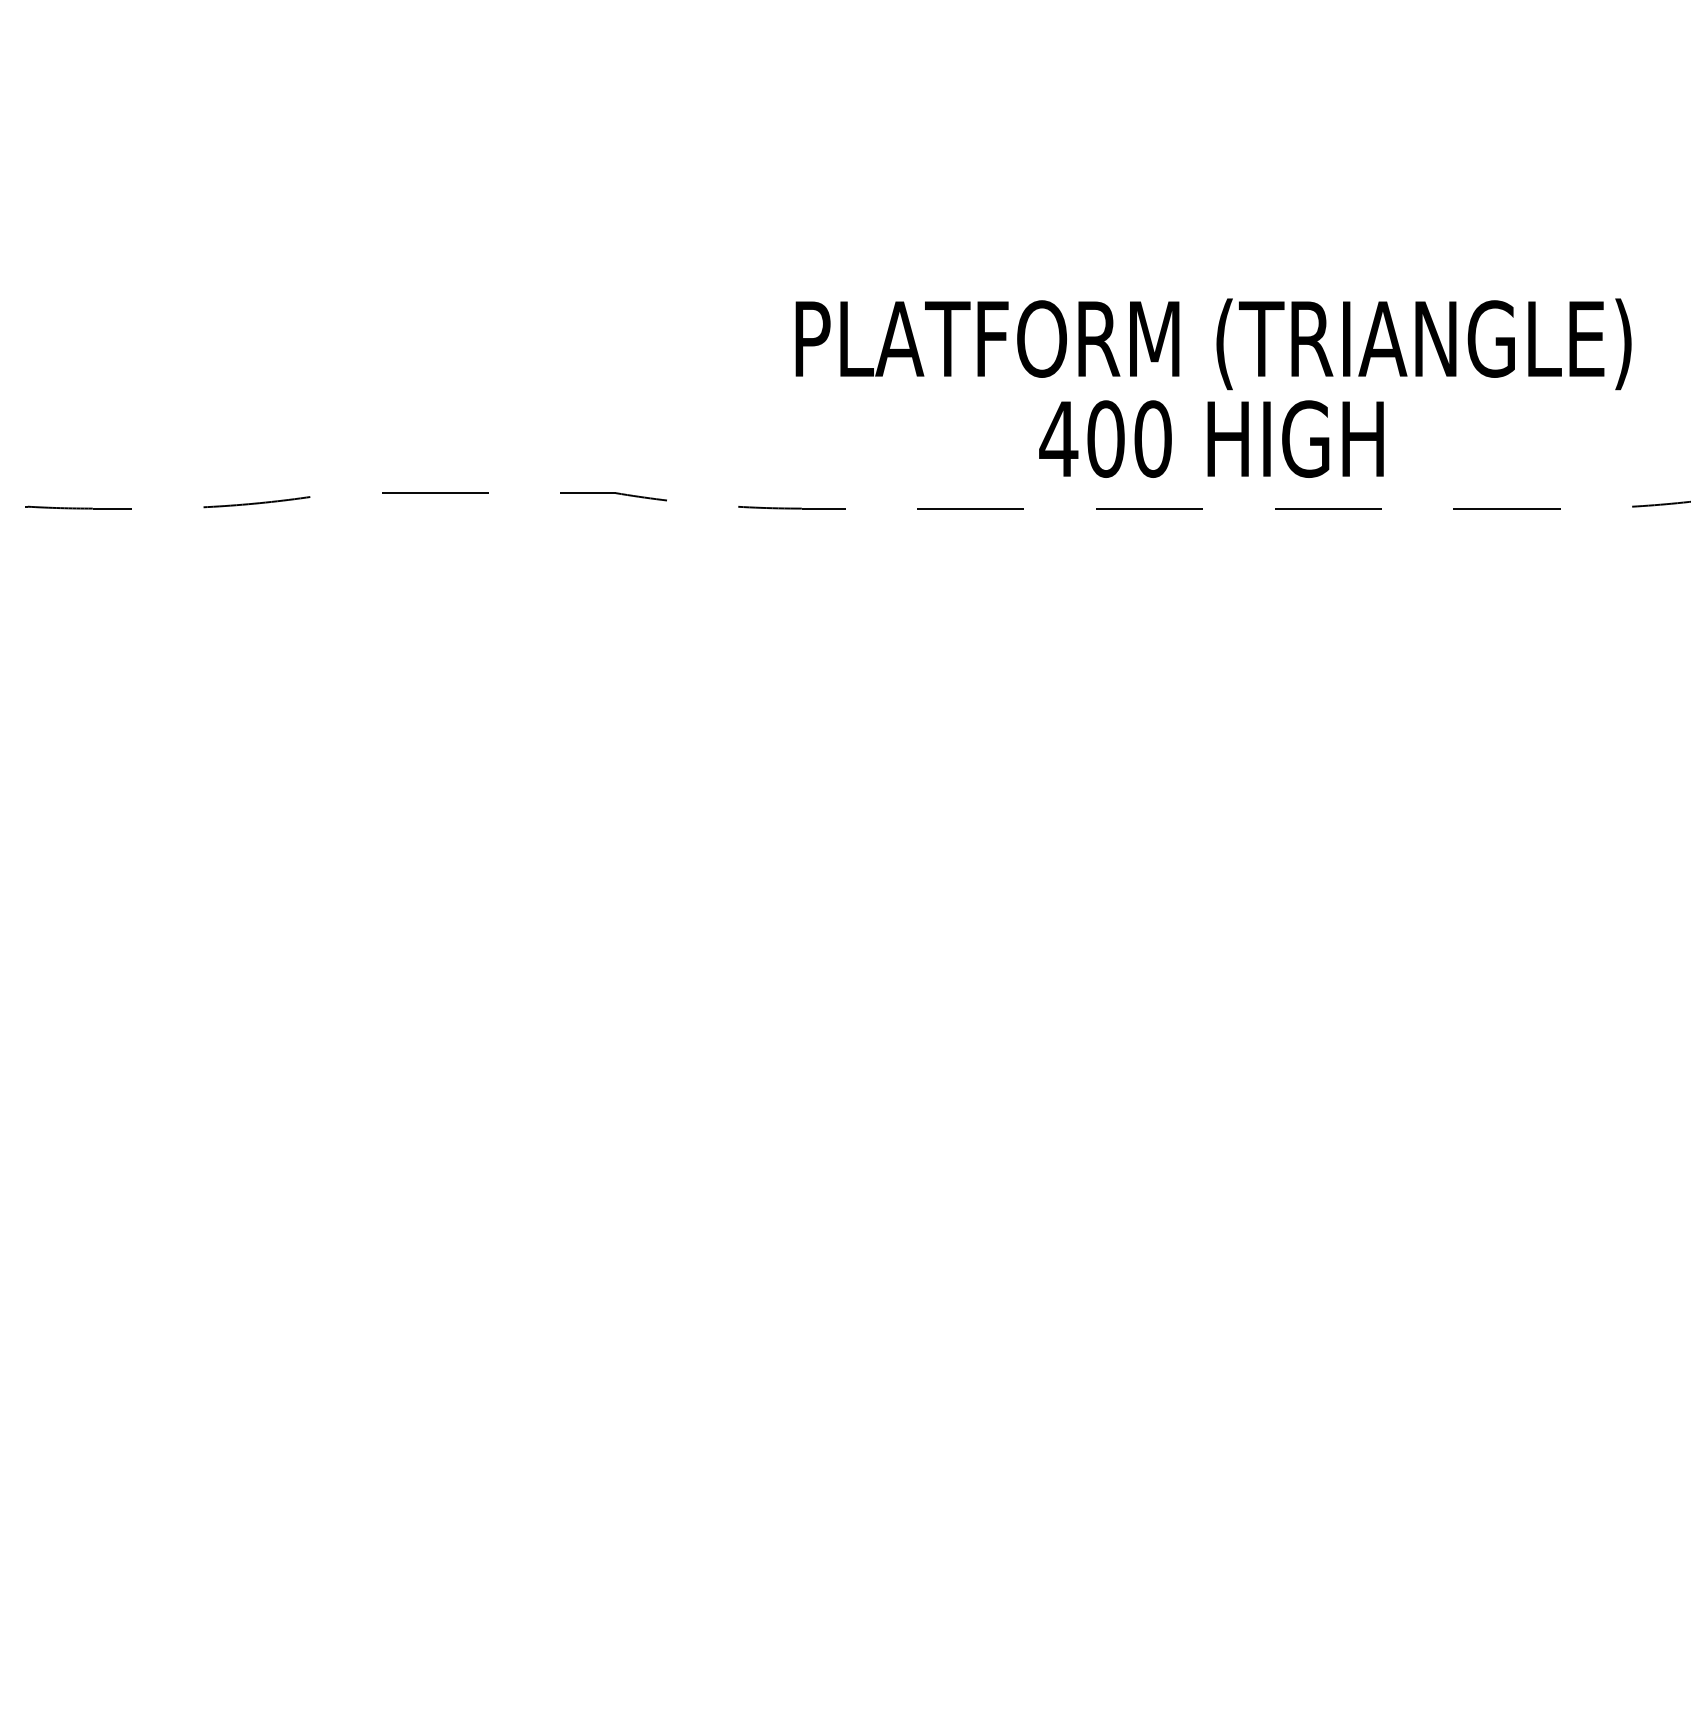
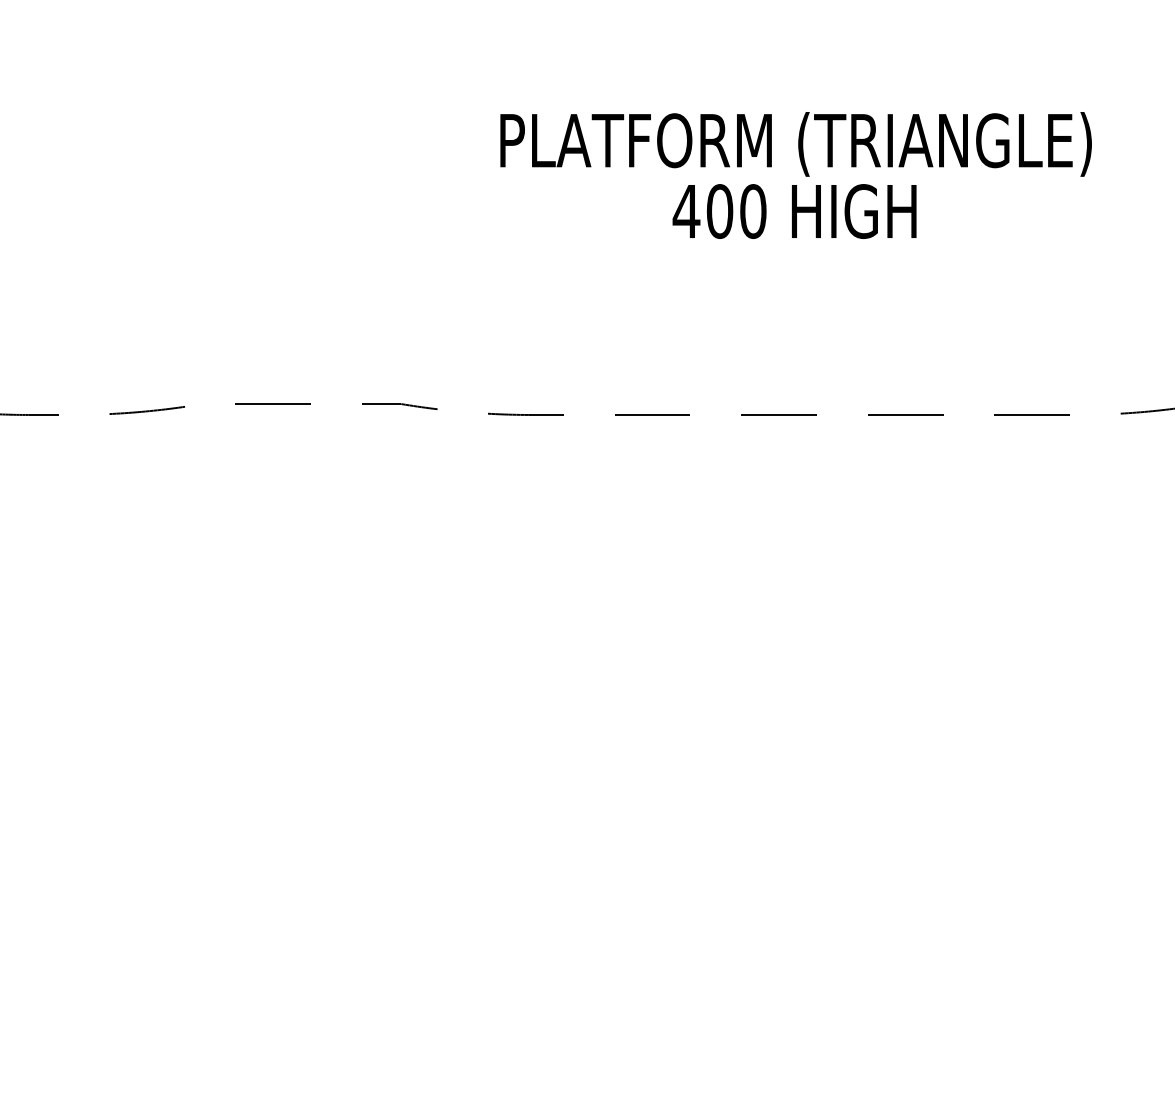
text: (1213, 387) -> (796, 174), moved

